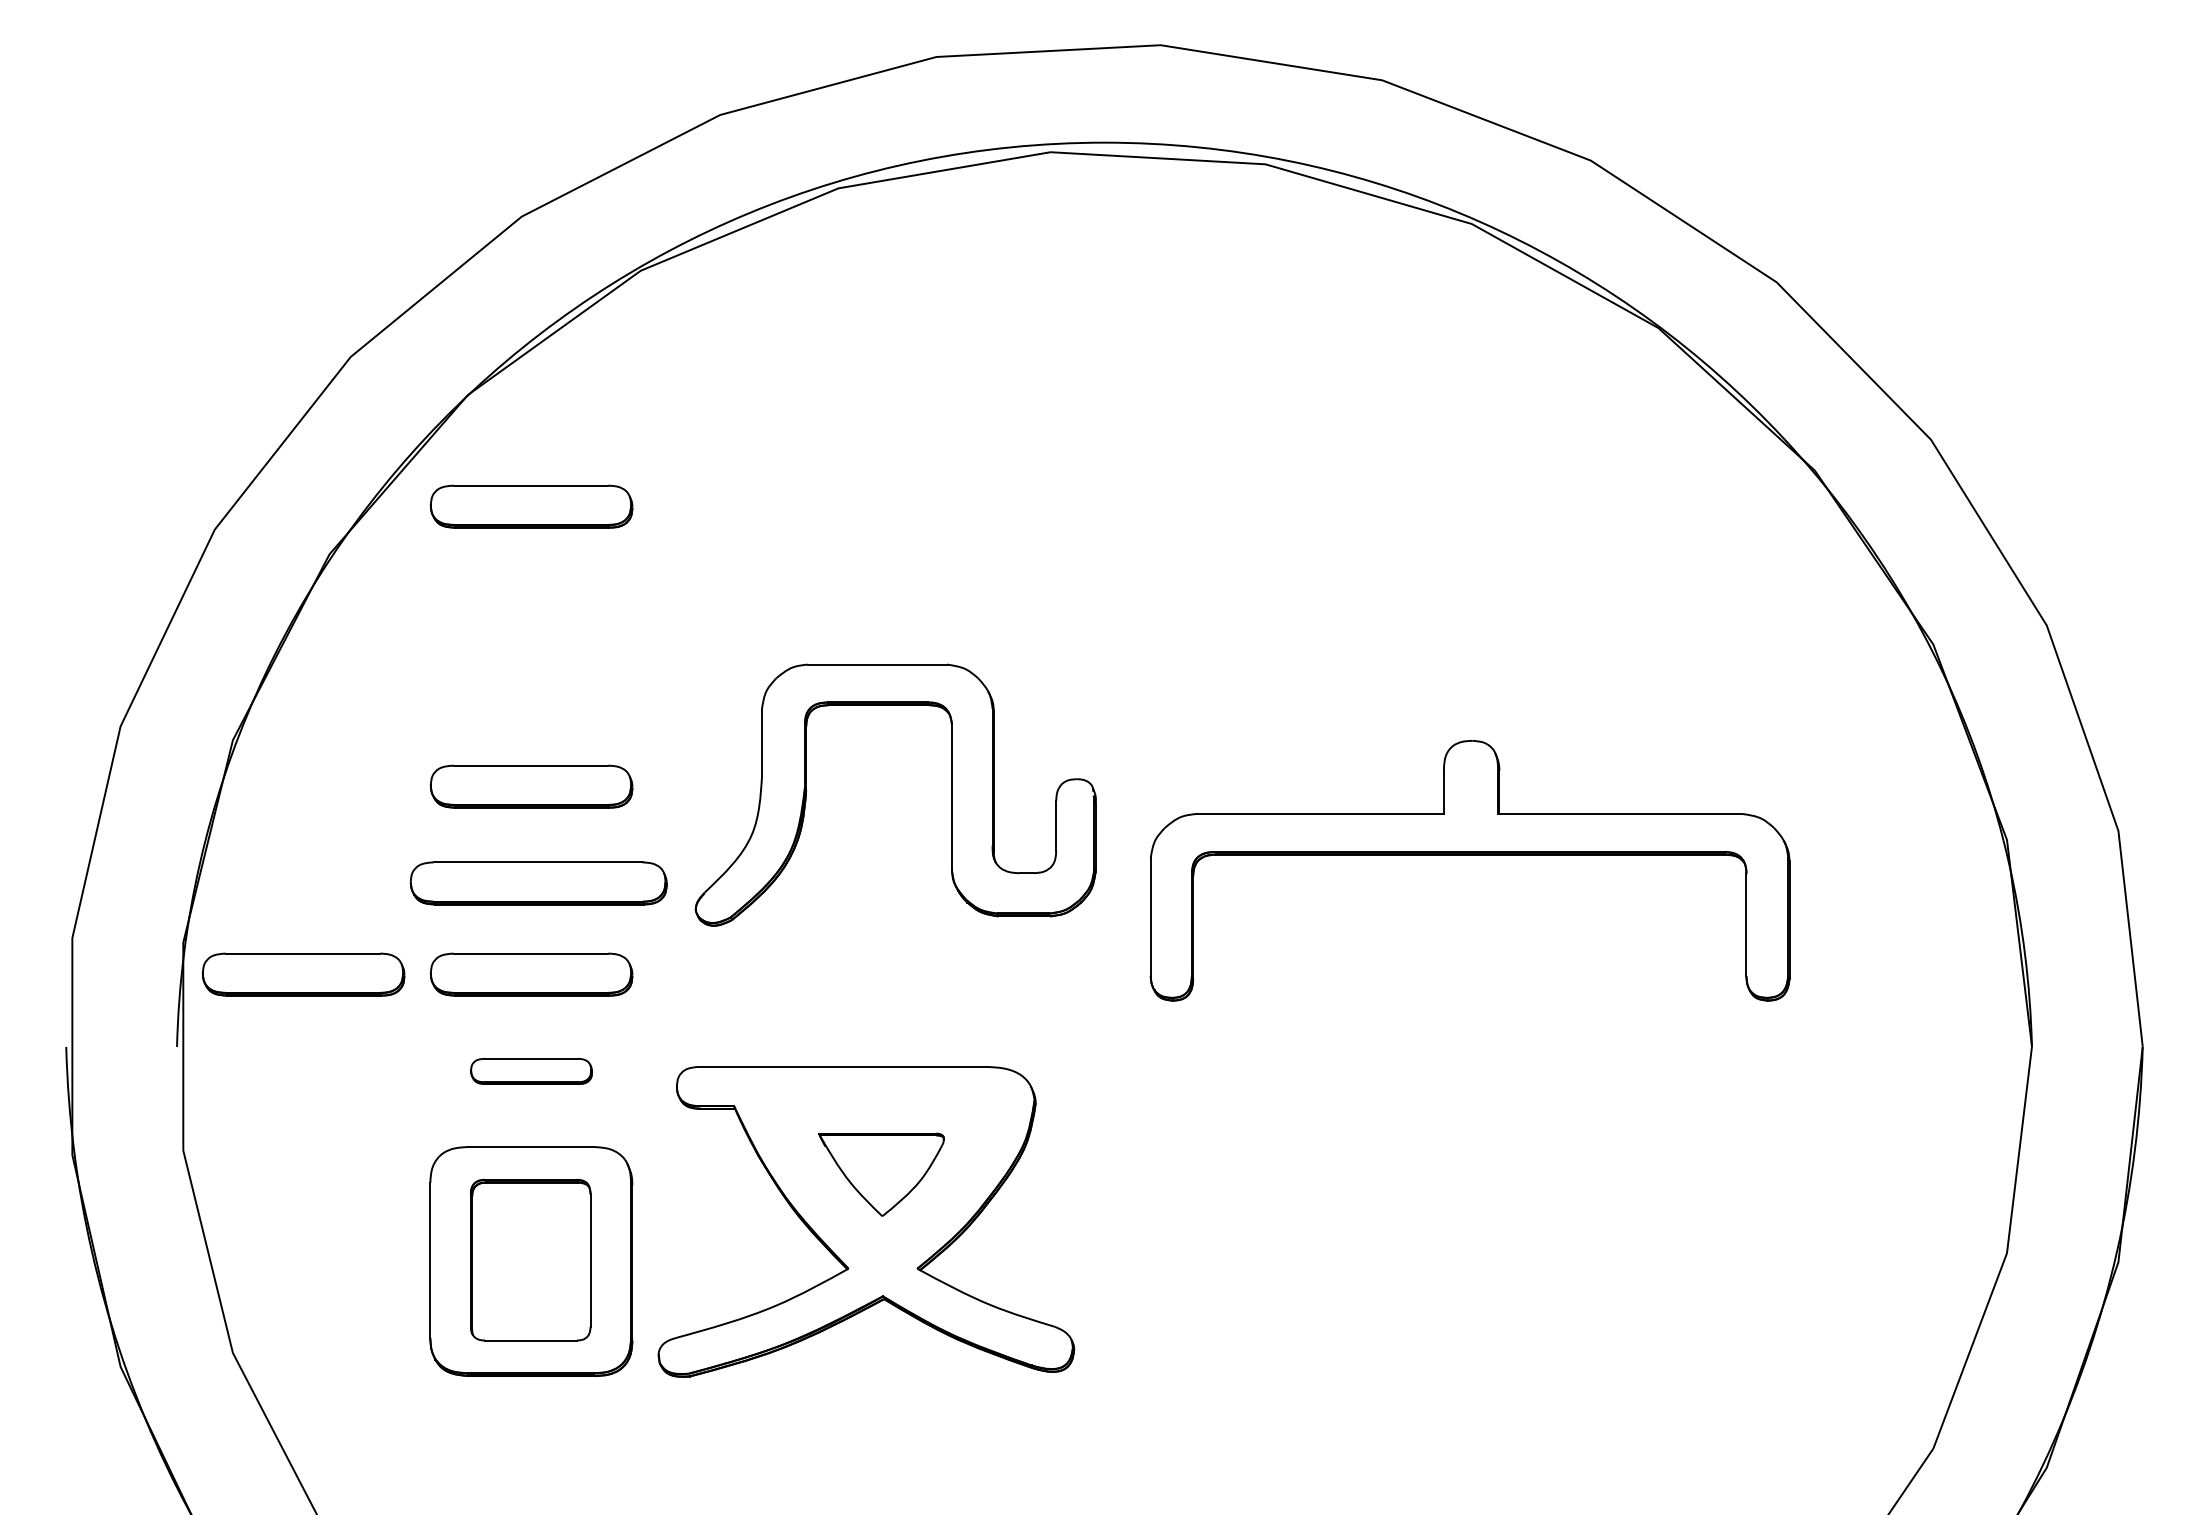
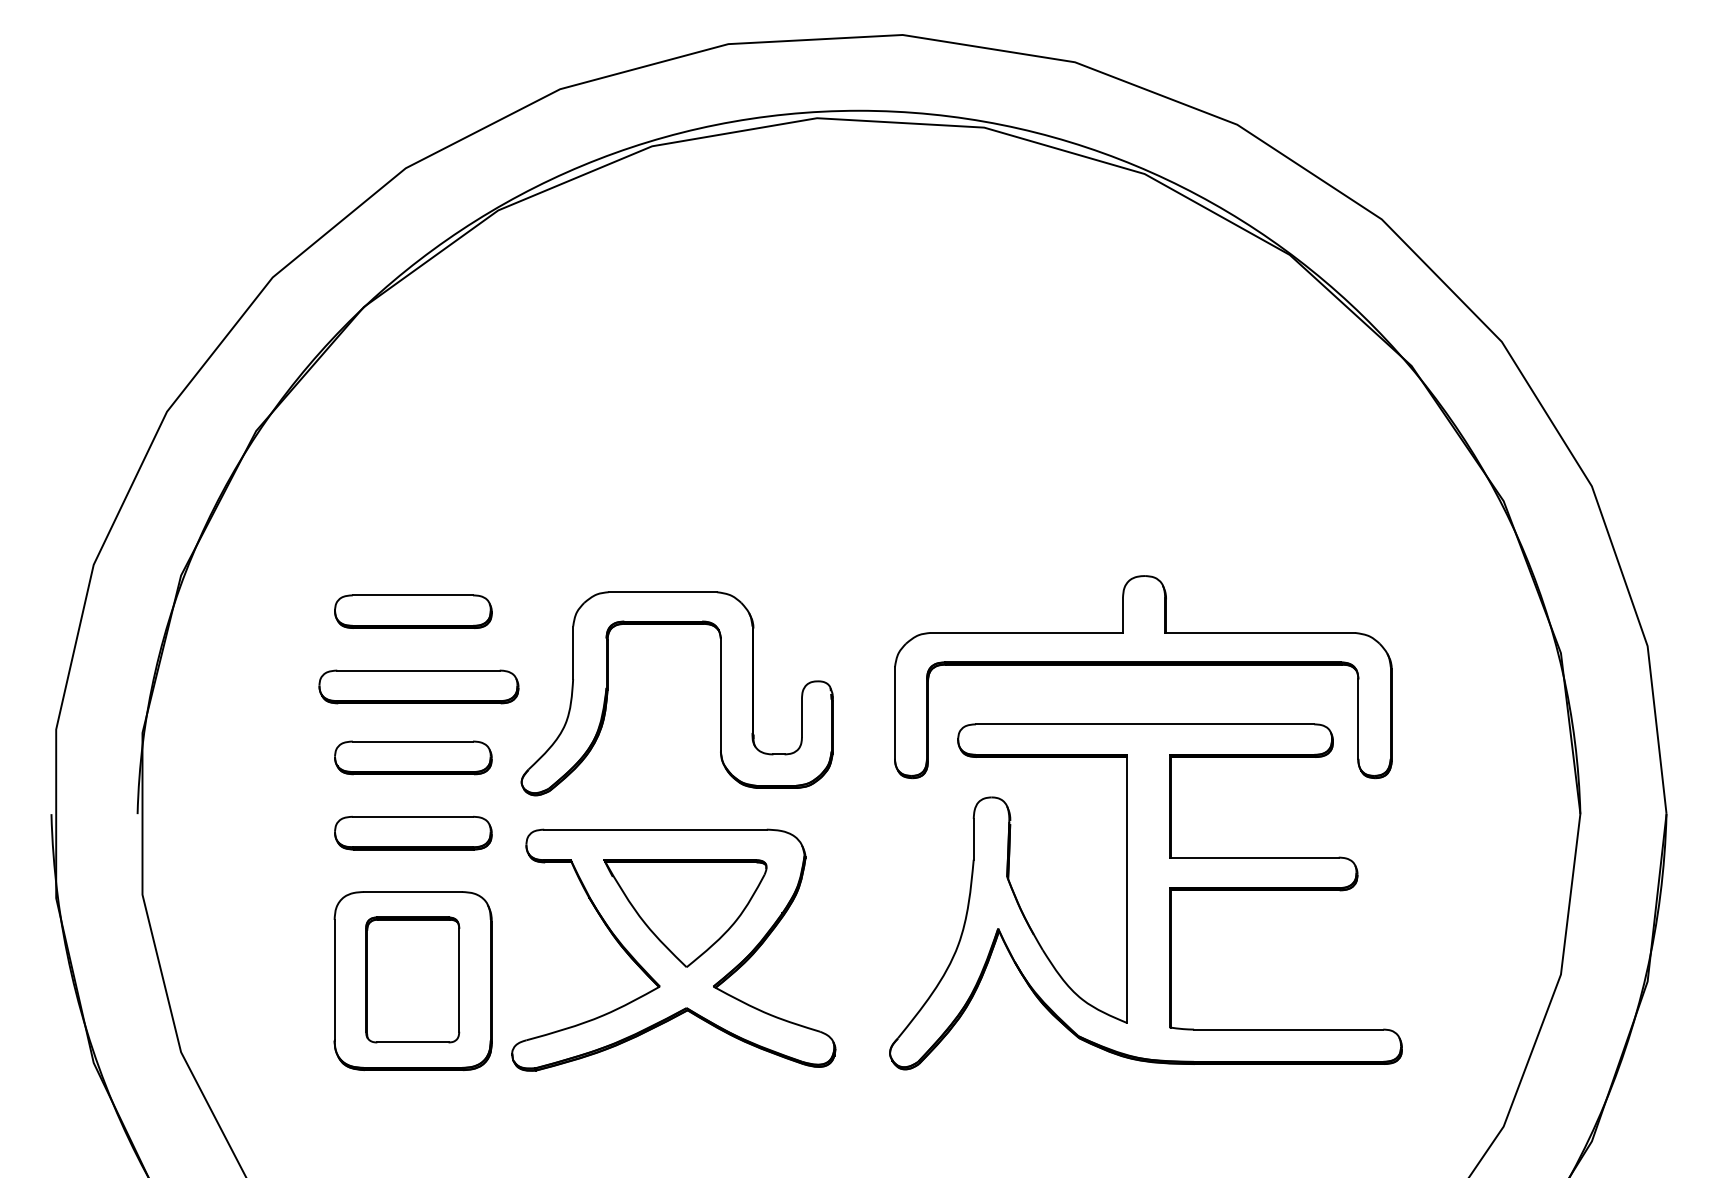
part: (531, 506) -> (413, 393), removed
part: (951, 794) -> (720, 693), moved
part: (303, 974) -> (235, 757), removed
part: (531, 1071) -> (413, 833), size x1.67
part: (1473, 1153) -> (1146, 897), added
part: (881, 1174) -> (685, 913), size x1.67

